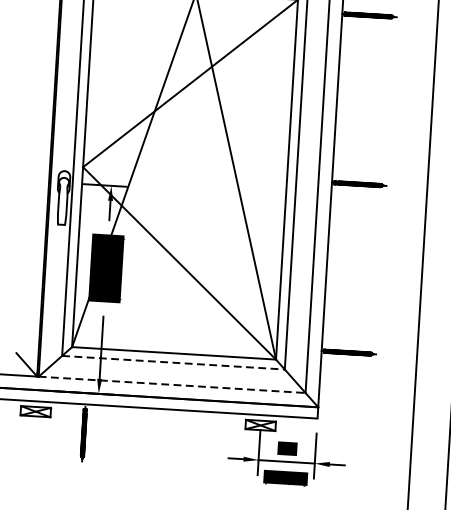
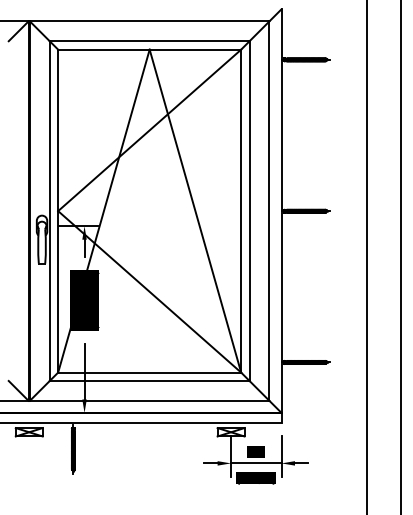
line: (173, 362) -> (149, 380), dashed -> solid
line: (171, 384) -> (149, 400), dashed -> solid

